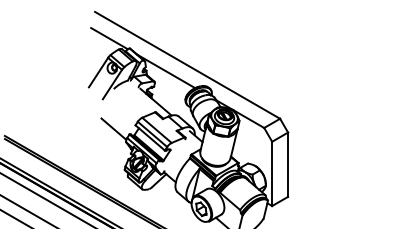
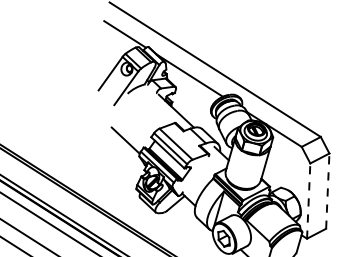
line: (288, 164) -> (328, 190), solid -> dashed
line: (272, 173) -> (309, 200), solid -> dashed

